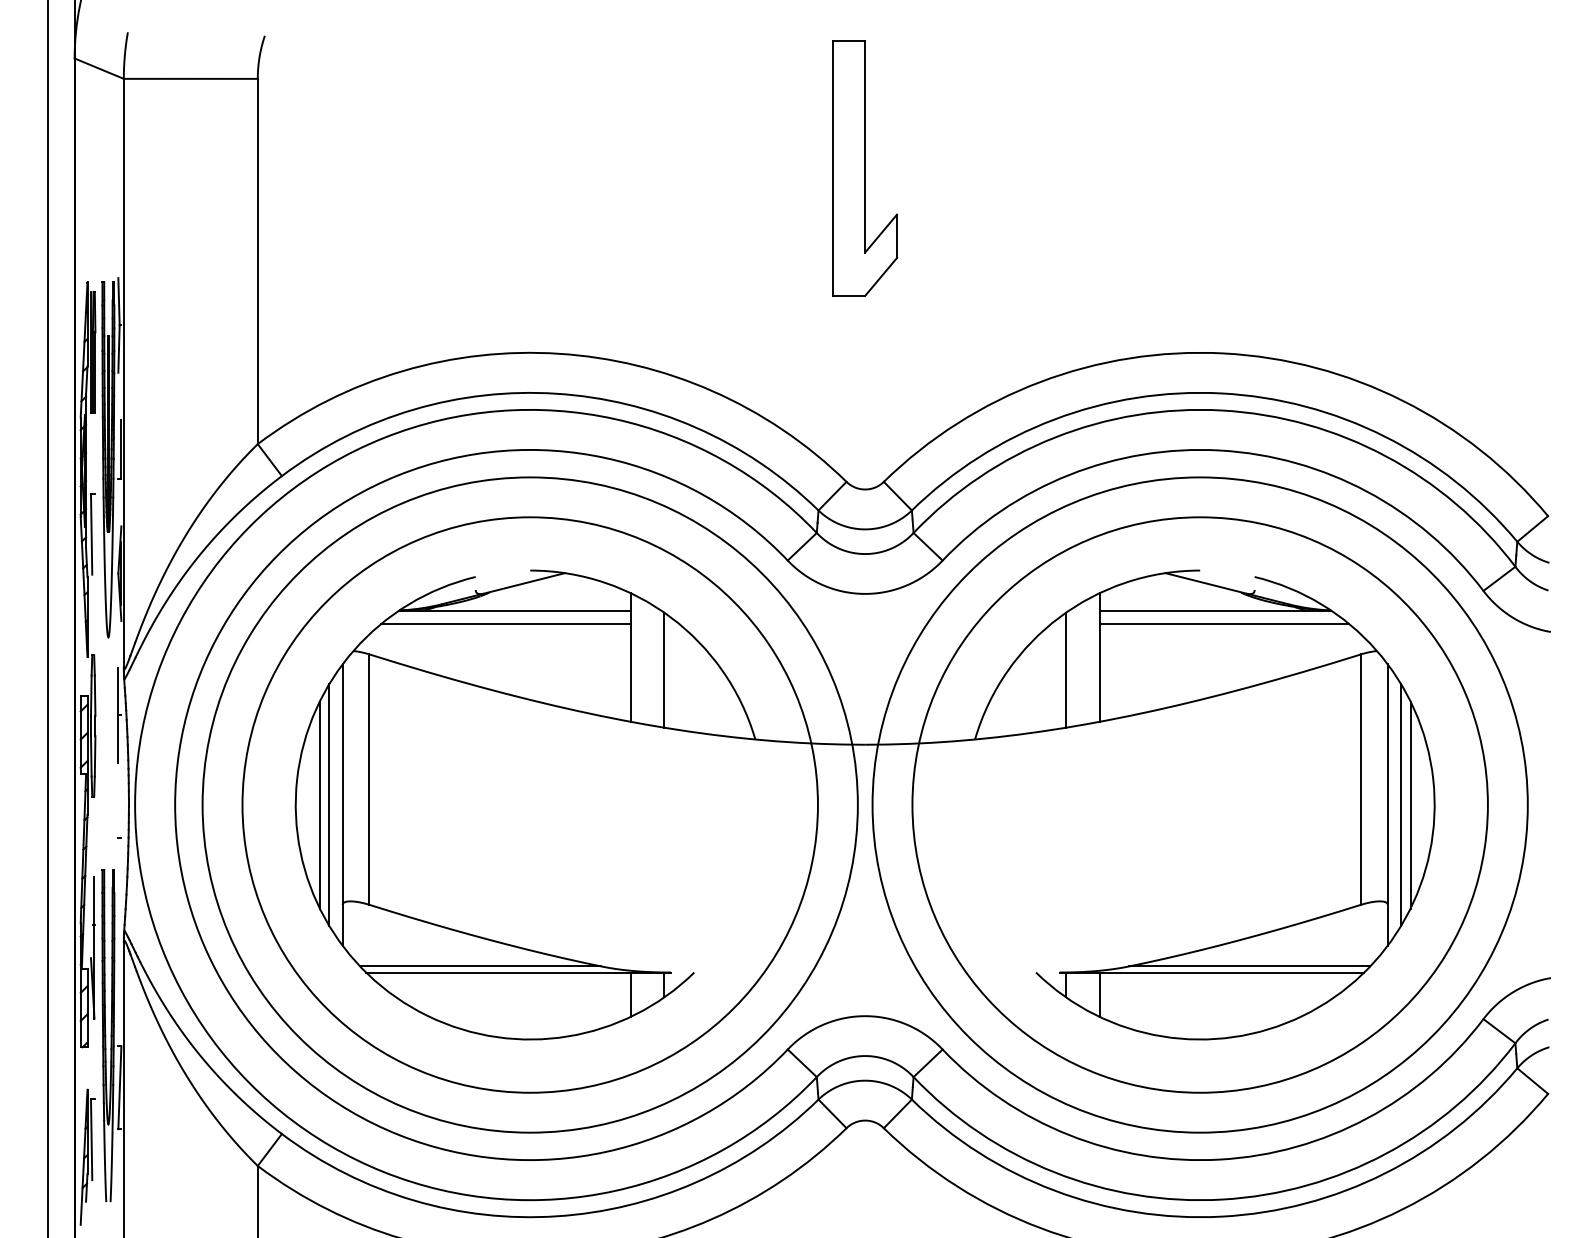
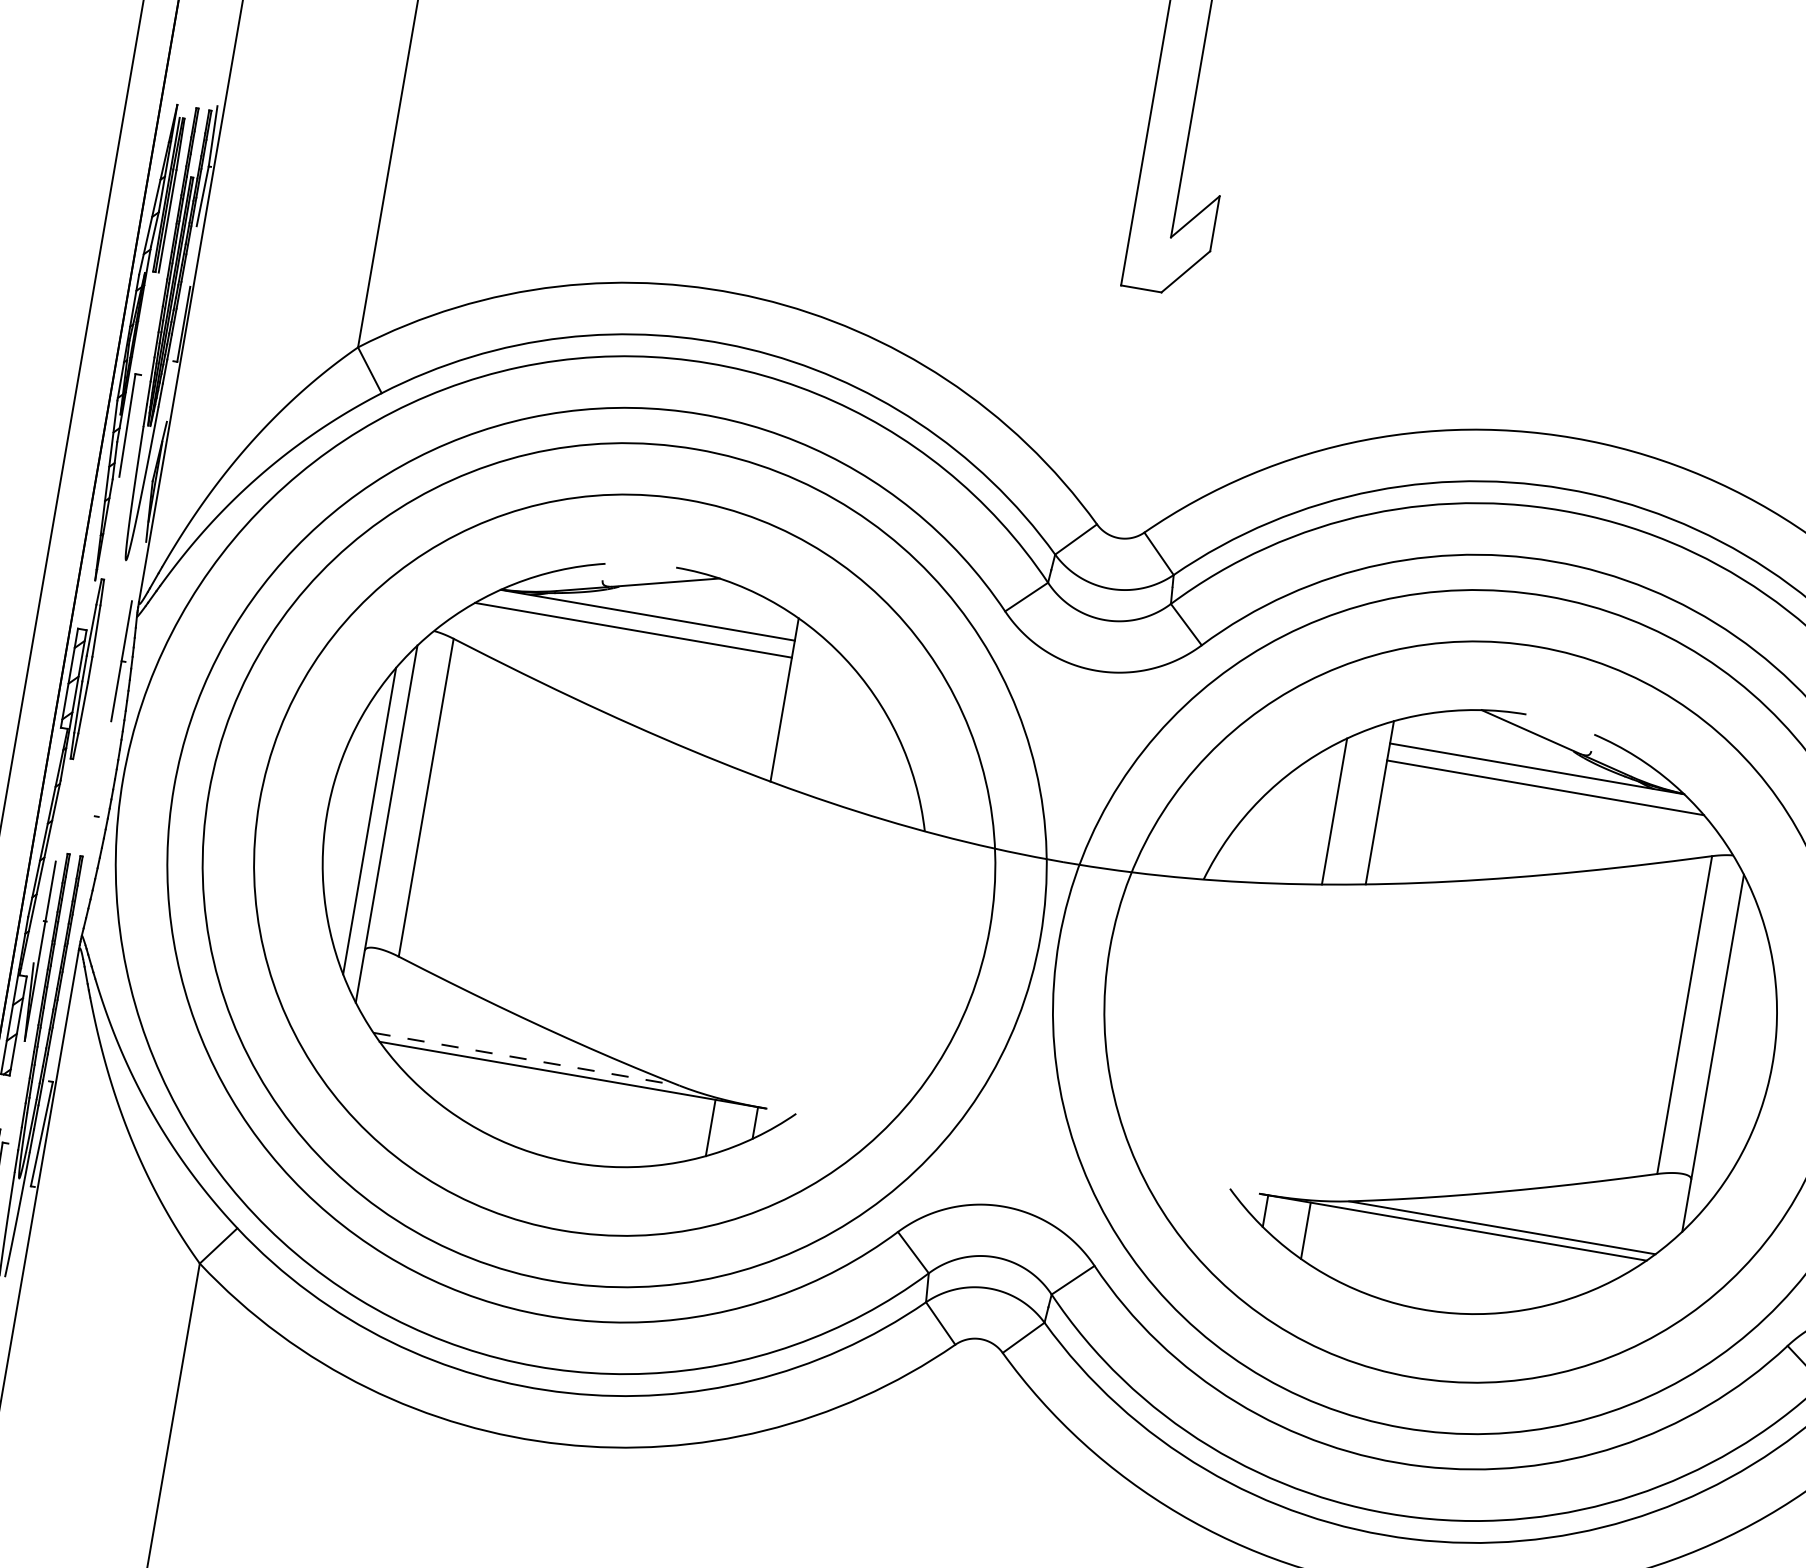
line: (664, 669) -> (824, 722), removed
line: (319, 804) -> (357, 818), removed
line: (1401, 804) -> (1730, 1055), removed
line: (1410, 804) -> (1742, 1057), removed
line: (480, 966) -> (526, 1059), solid -> dashed

